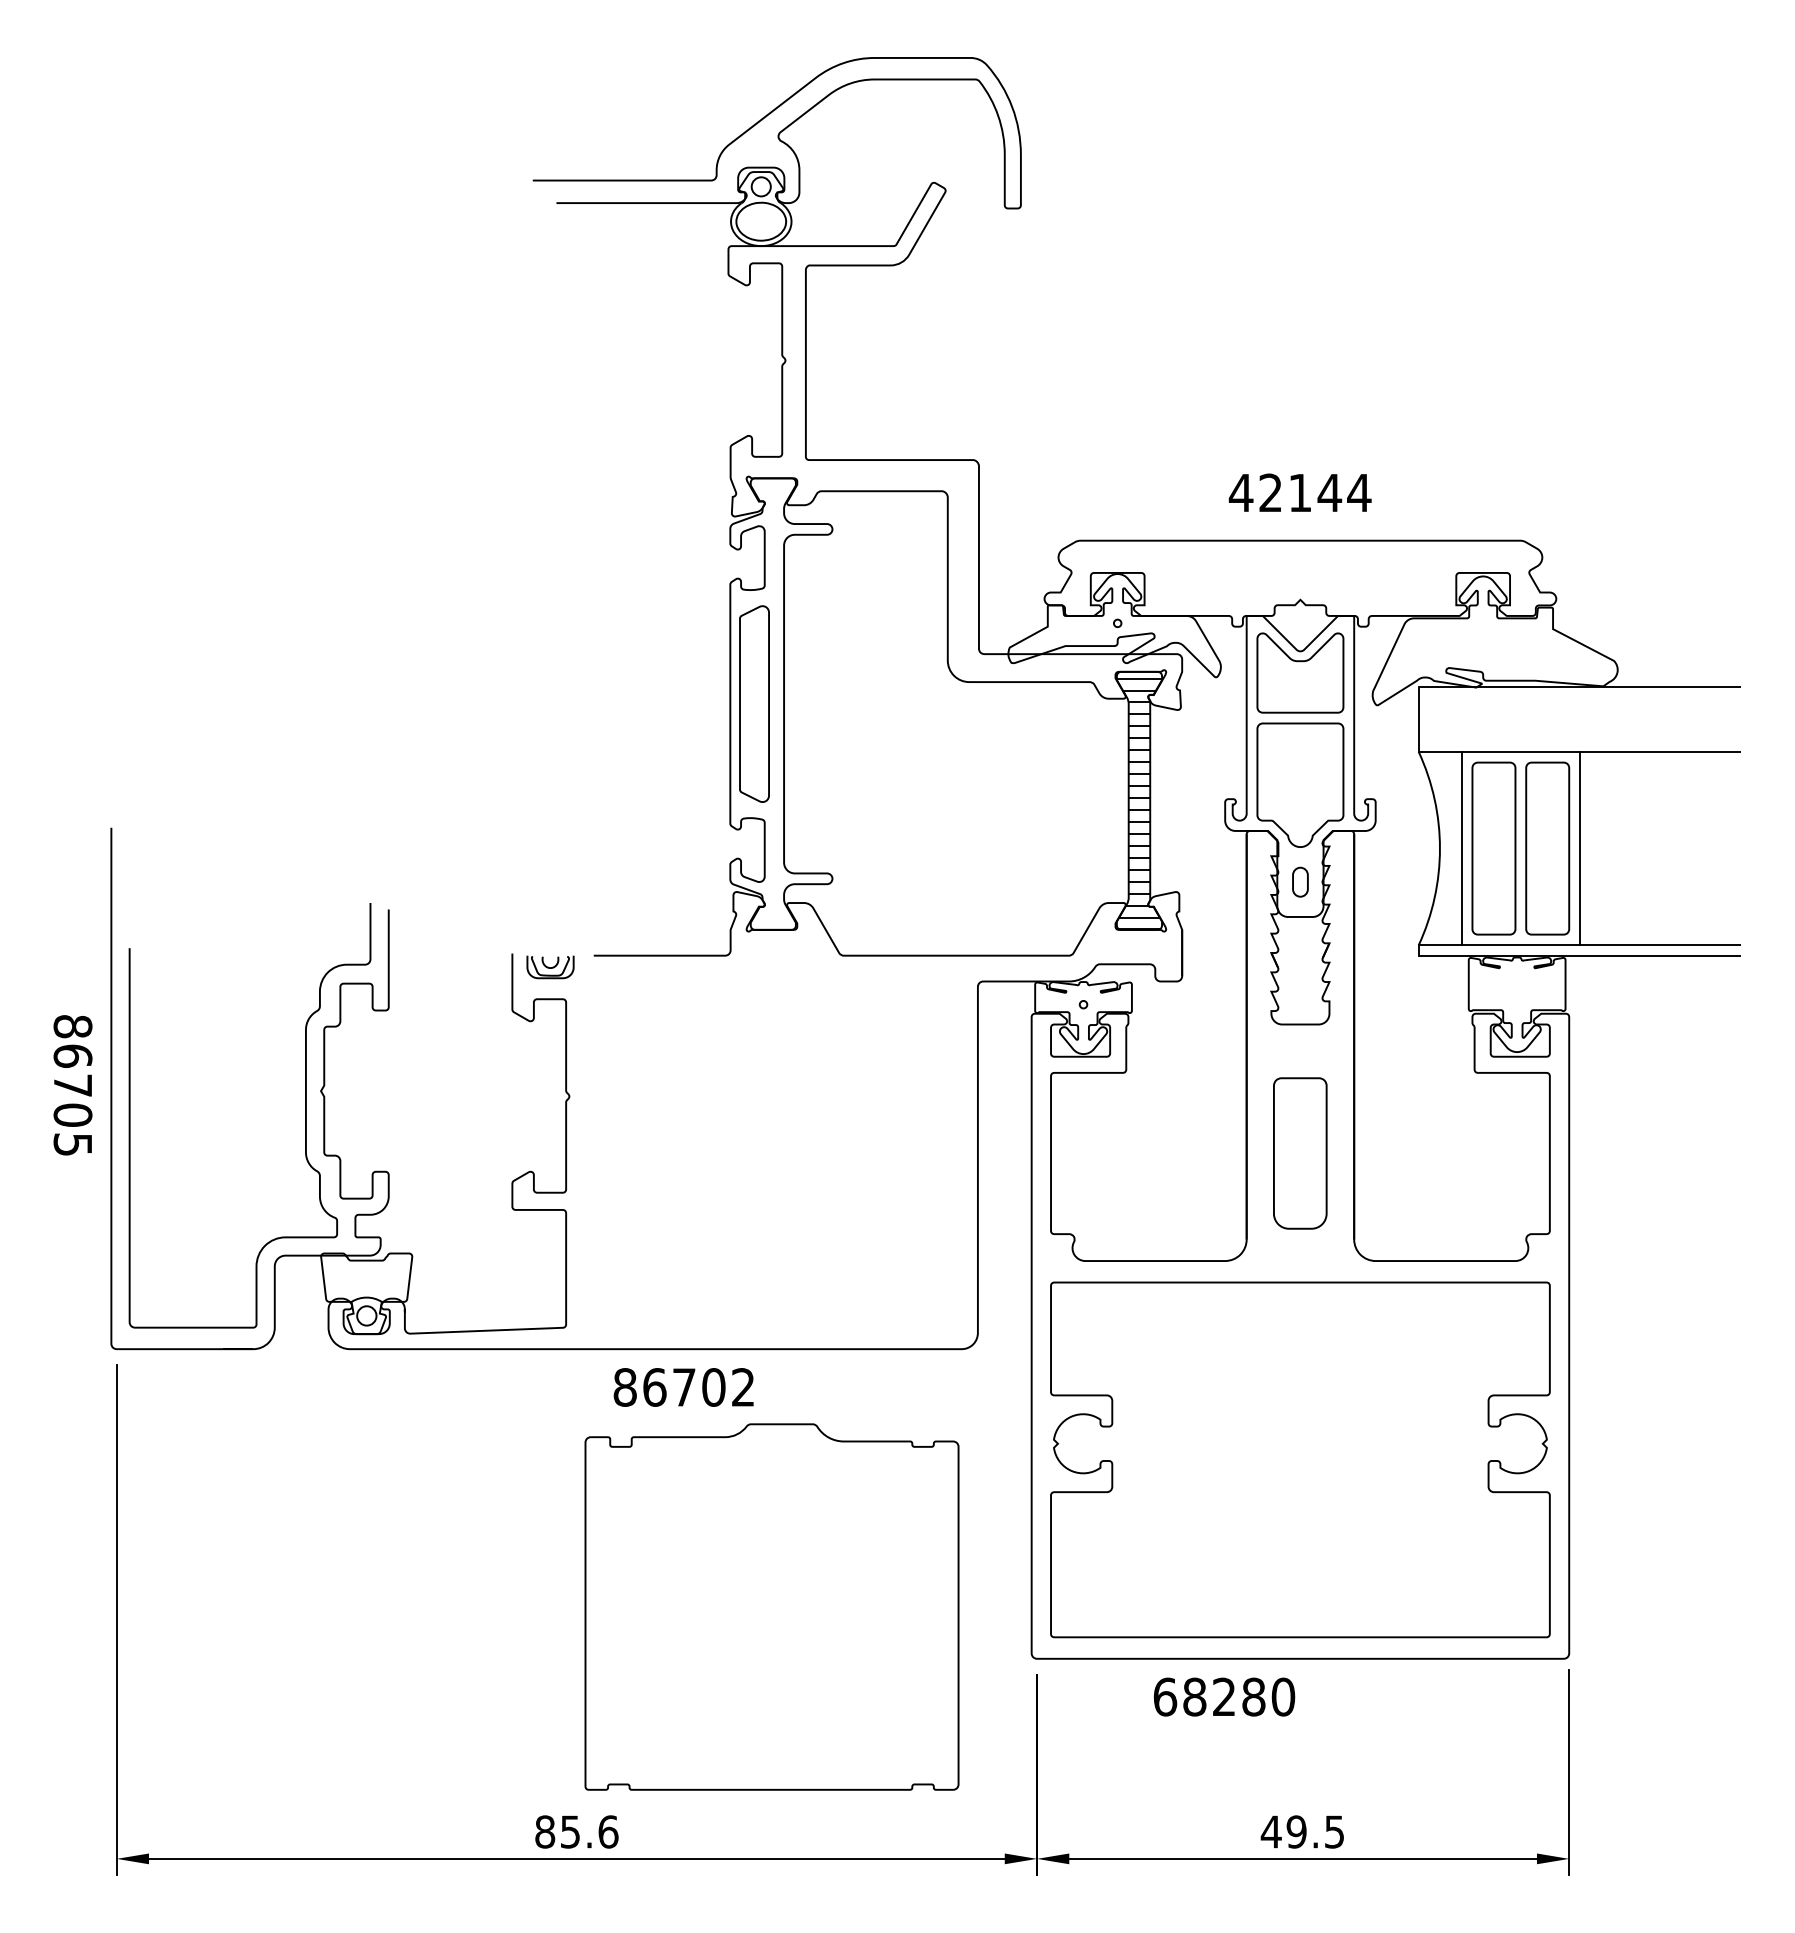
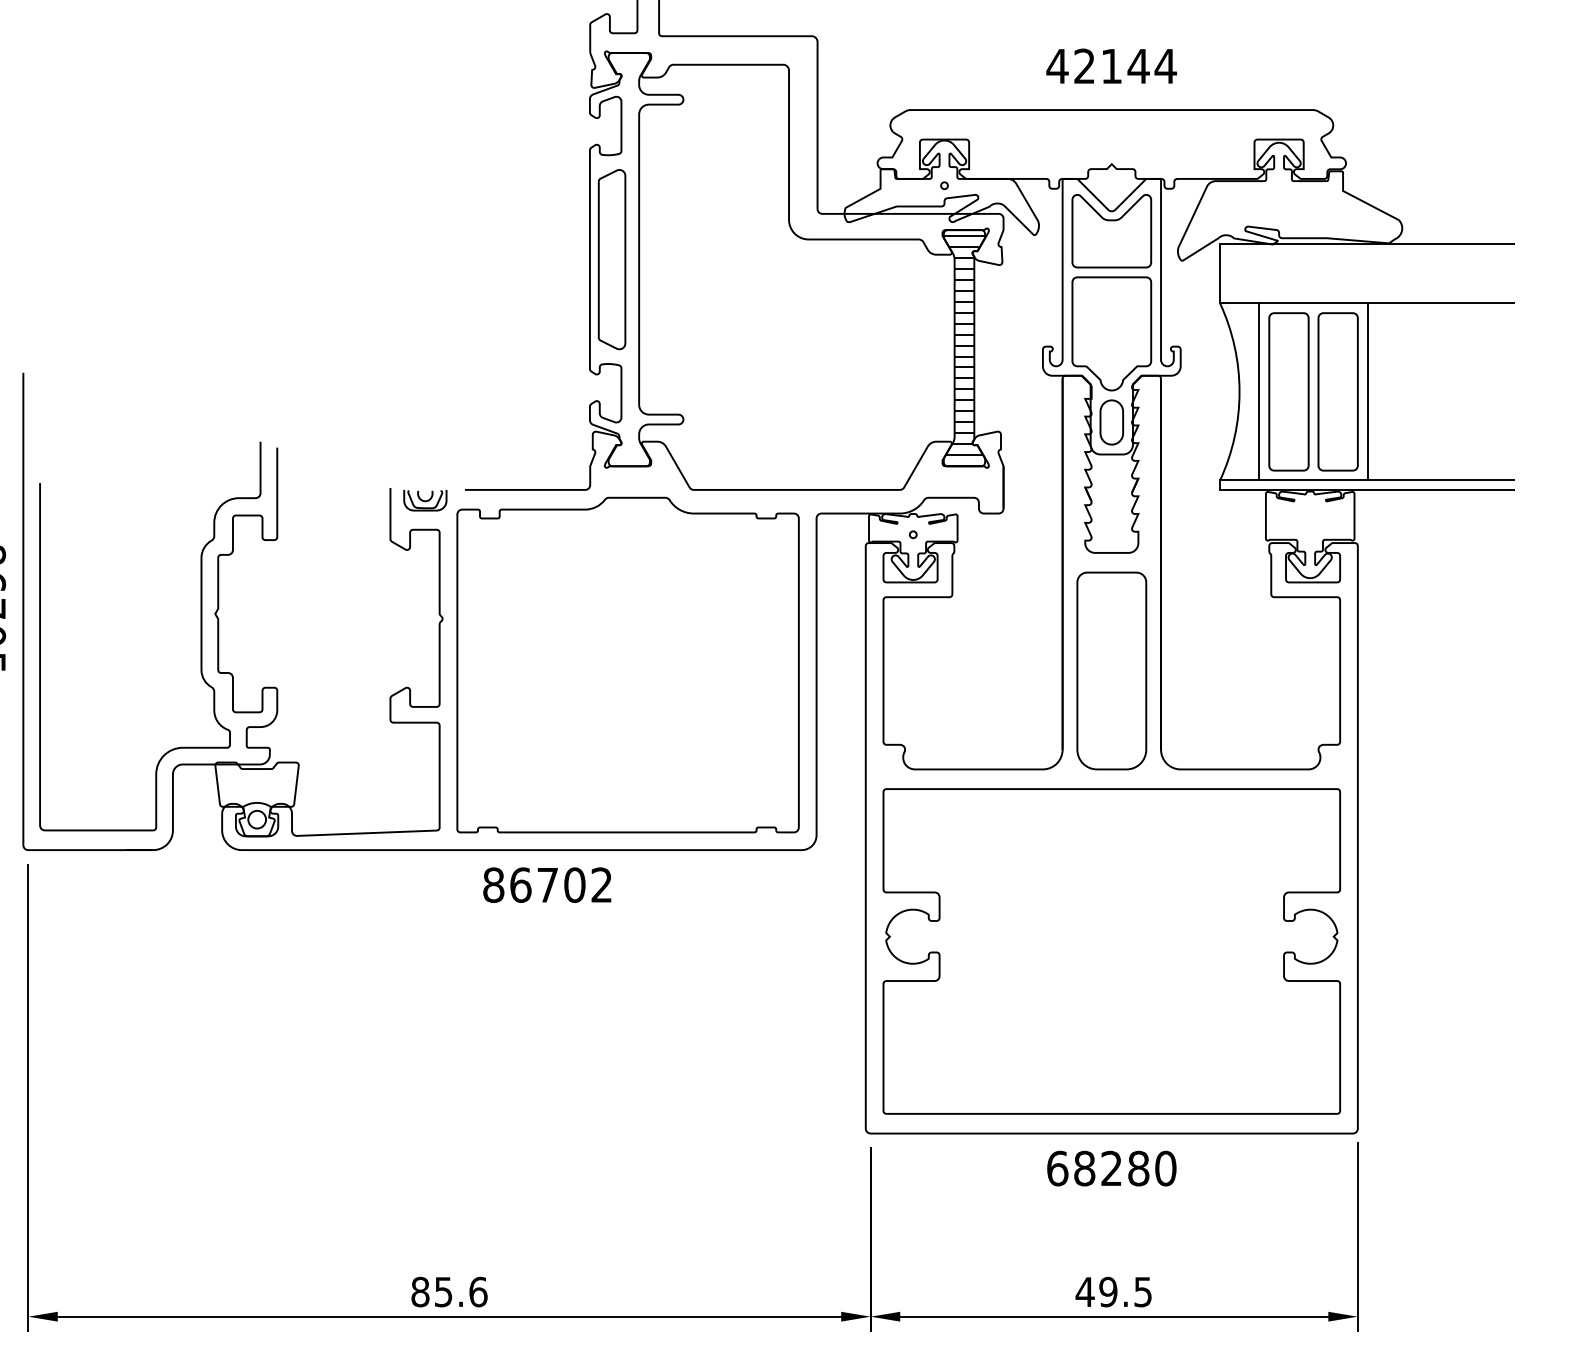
part: (1300, 882) -> (1111, 422), size x1.67
part: (1299, 1153) -> (1110, 670), size x1.43
part: (771, 1606) -> (627, 664), moved
text: (1224, 1696) -> (1111, 1168), moved

